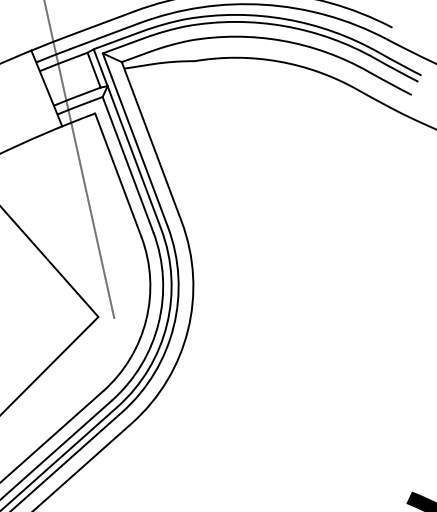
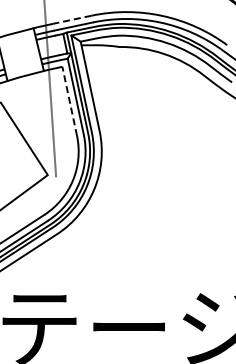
line: (100, 23) -> (72, 19), solid -> dashed
line: (117, 173) -> (69, 100), solid -> dashed

